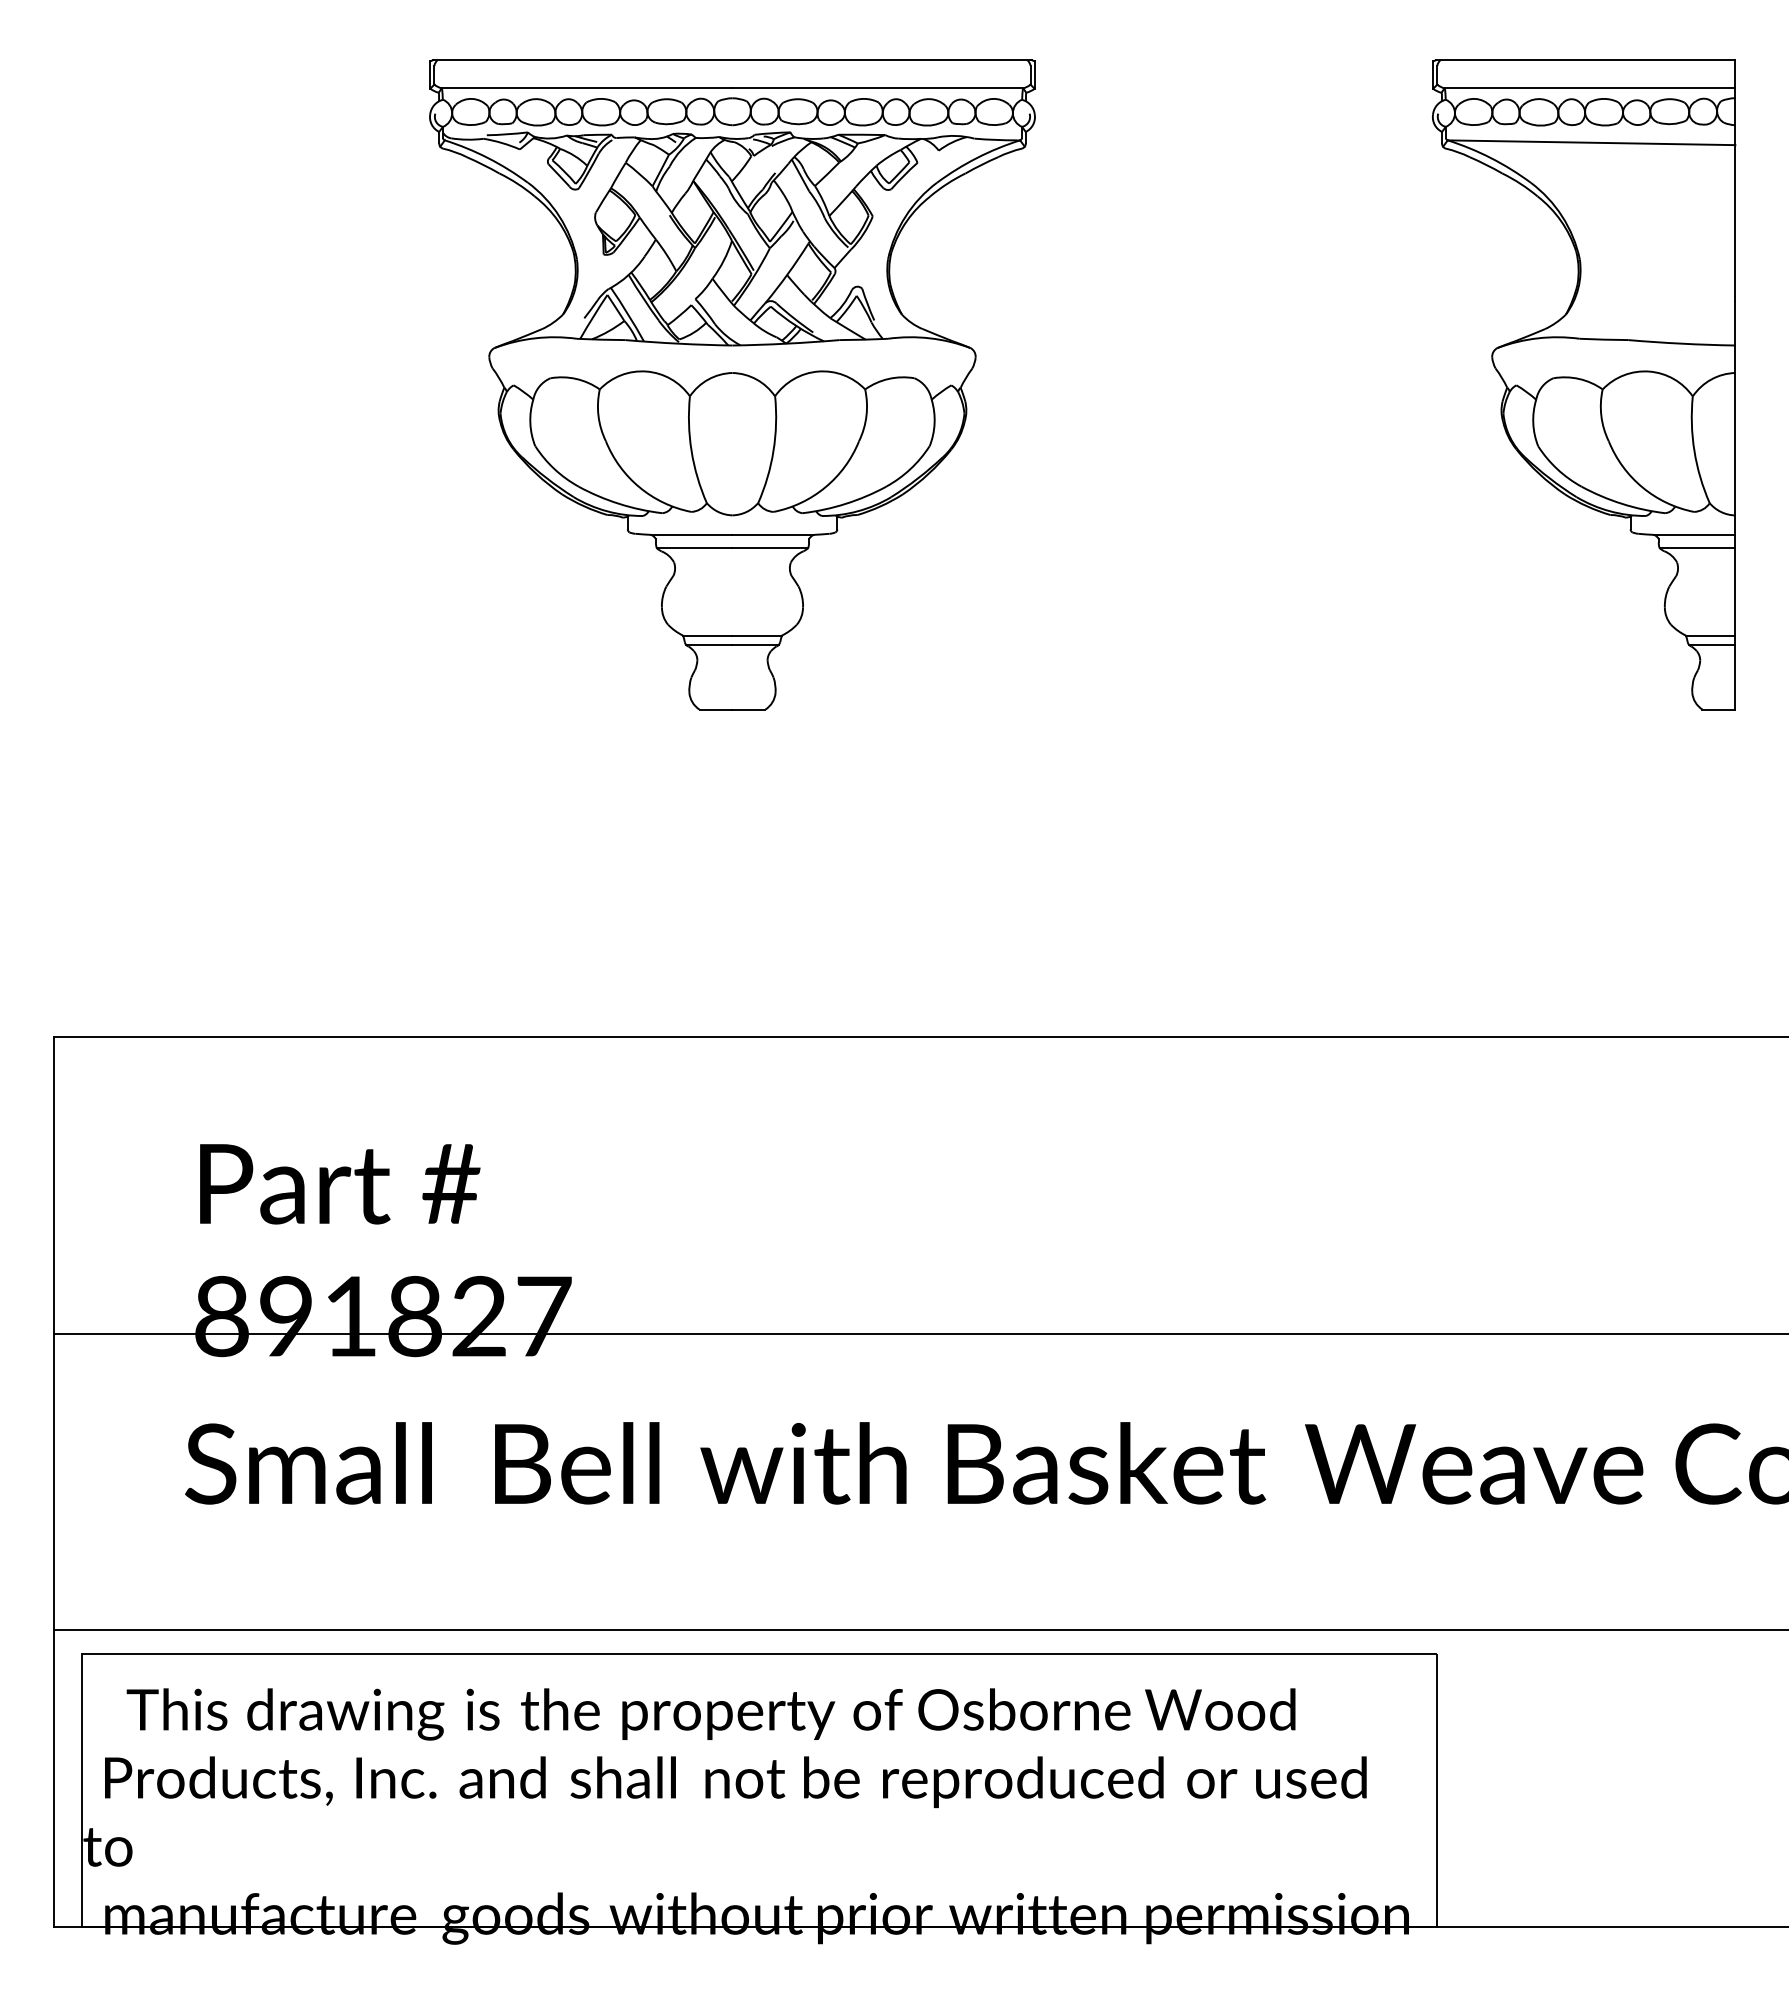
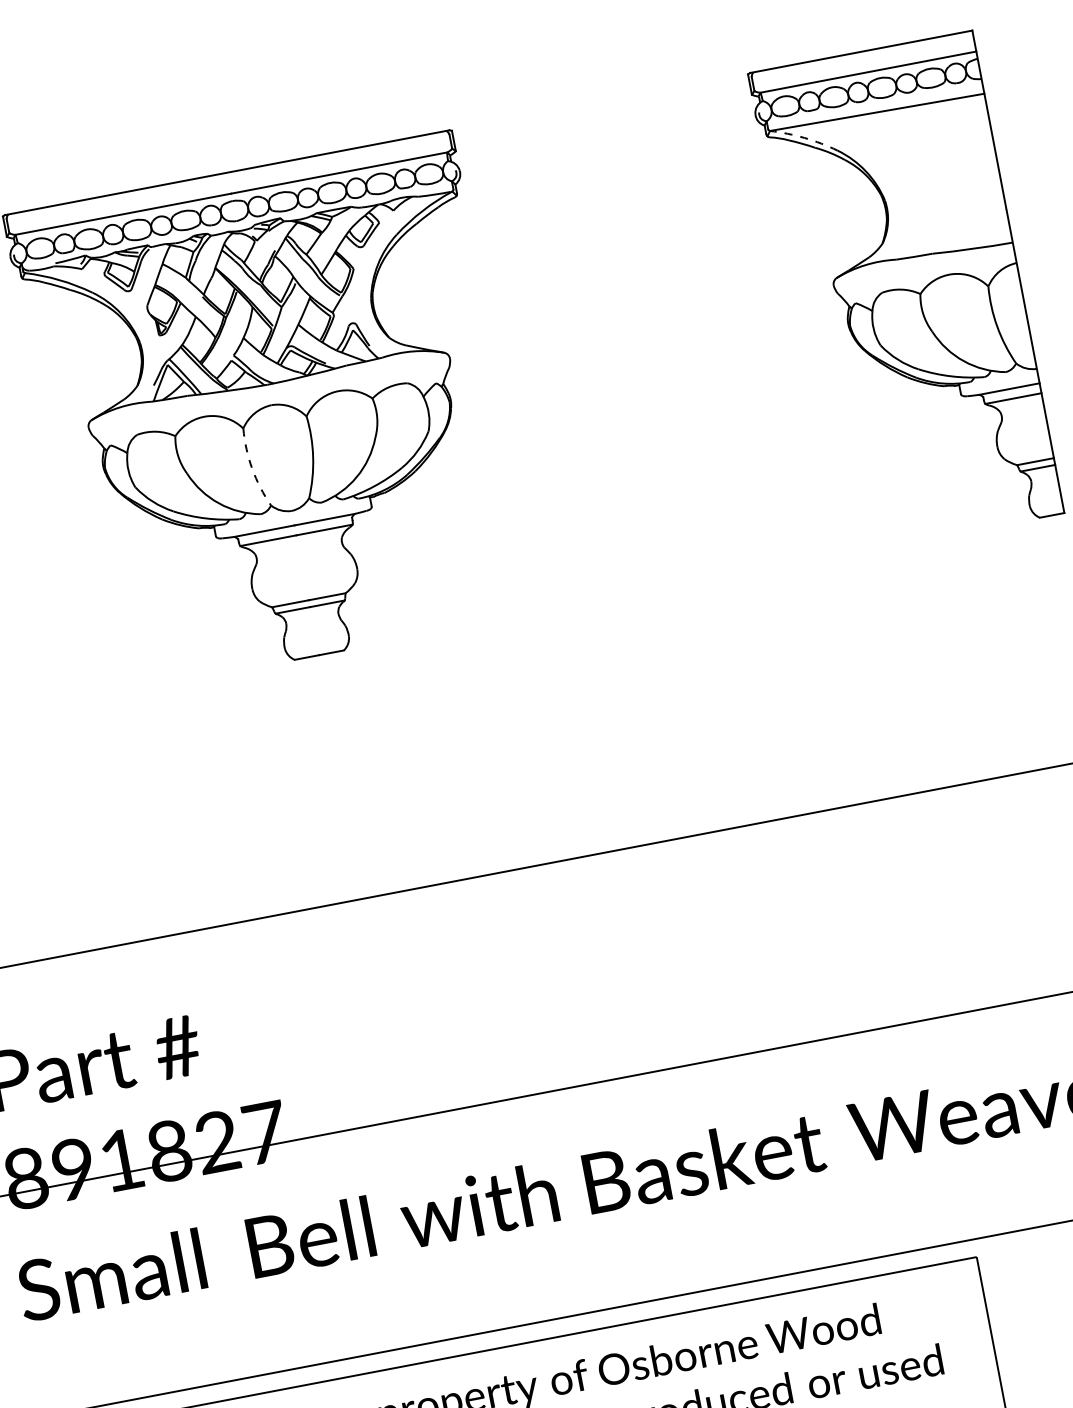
arc: (1491, 158) -> (805, 138), solid -> dashed
arc: (691, 450) -> (252, 468), solid -> dashed

